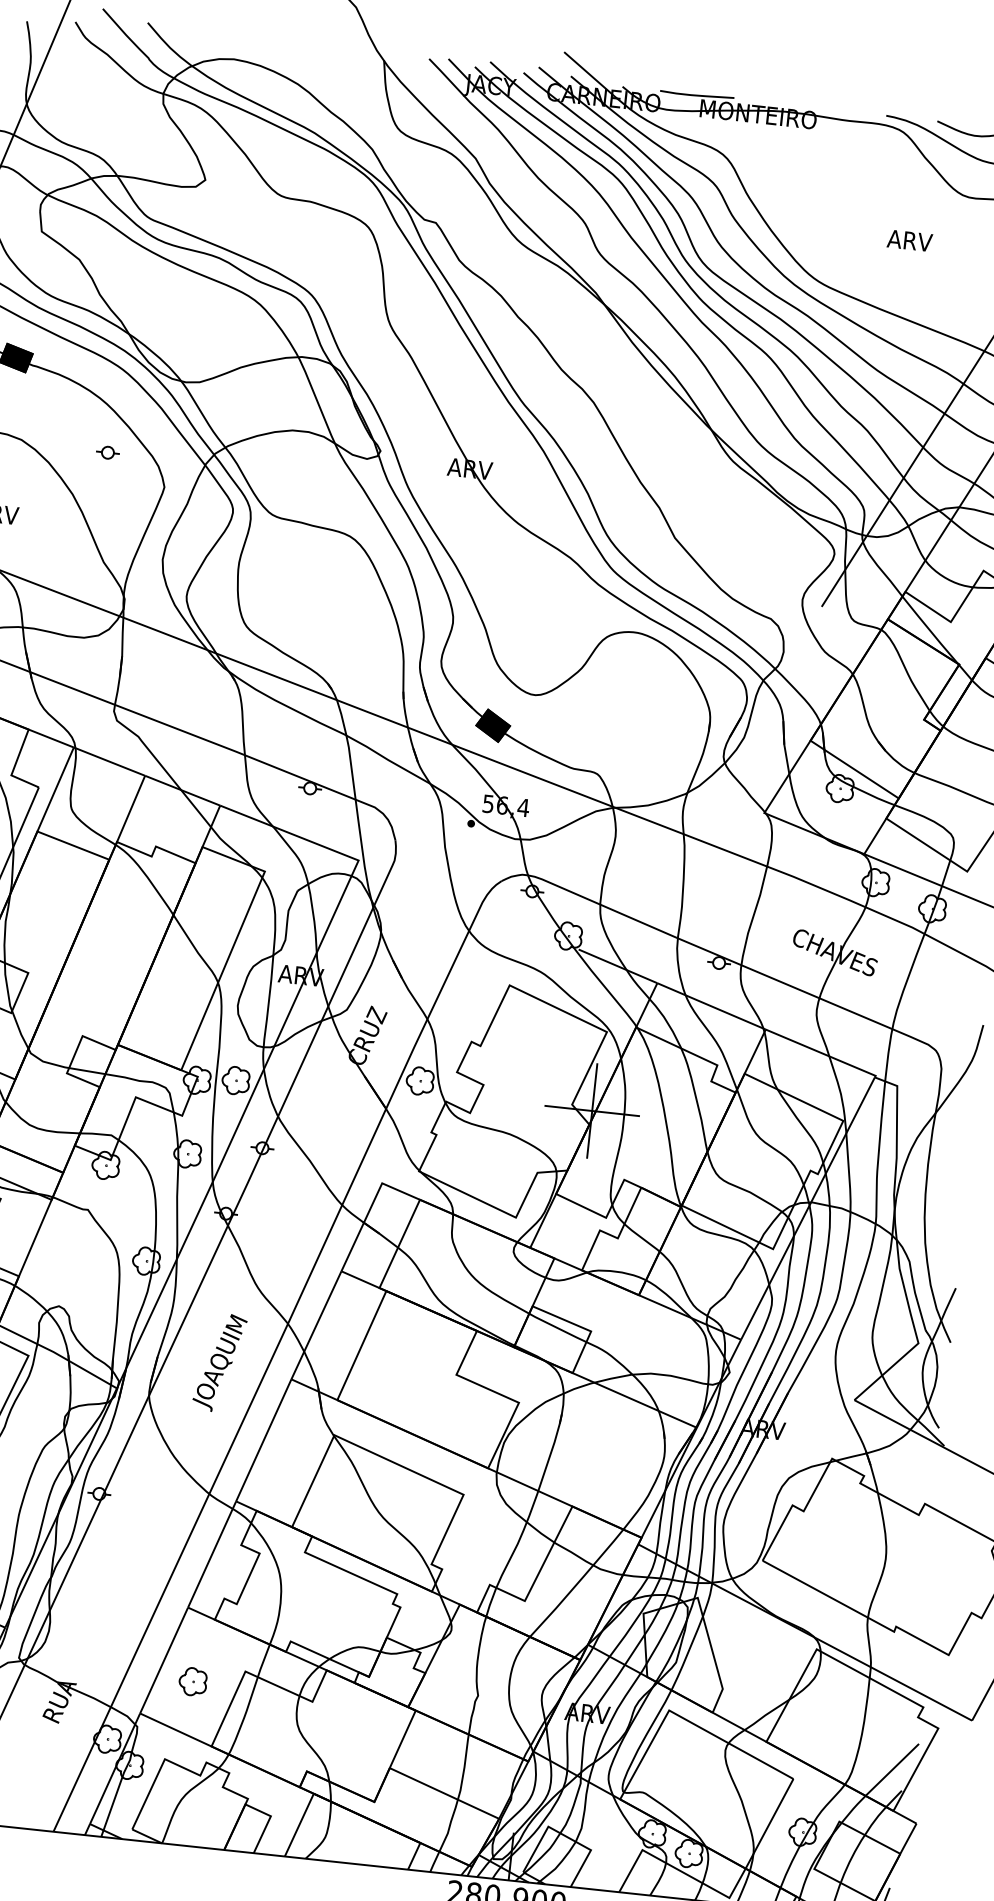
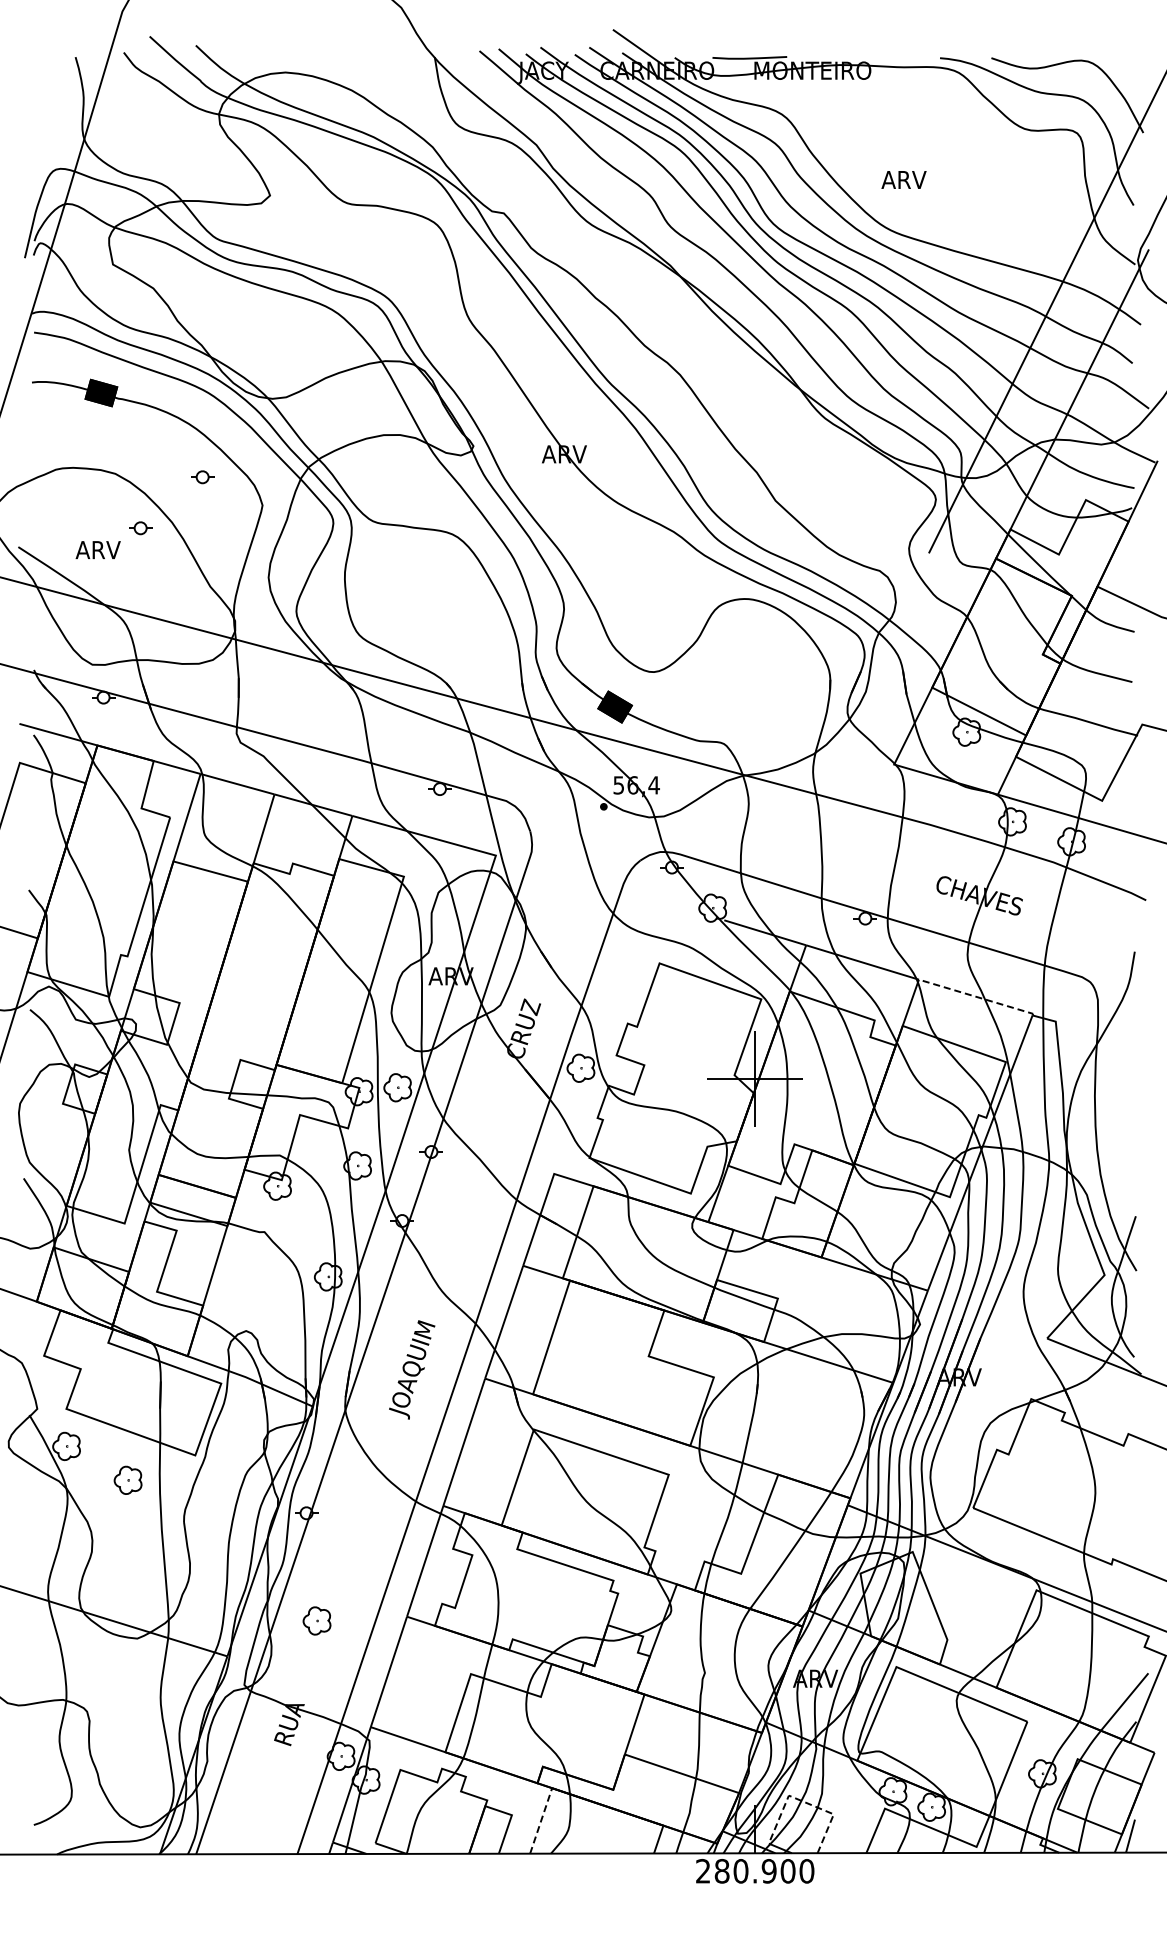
text: (909, 240) -> (903, 179), moved
part: (40, 496) -> (140, 528), added
line: (822, 1053) -> (977, 997), solid -> dashed
part: (192, 1681) -> (316, 1620), moved
line: (299, 1824) -> (541, 1820), solid -> dashed
line: (565, 1835) -> (806, 1802), solid -> dashed

